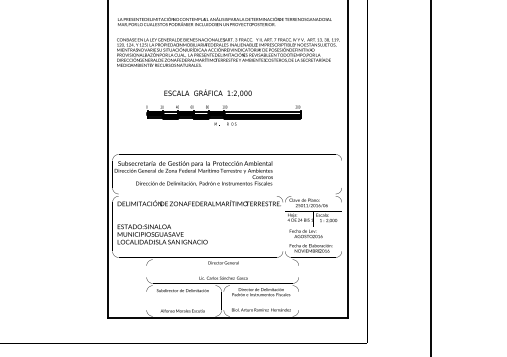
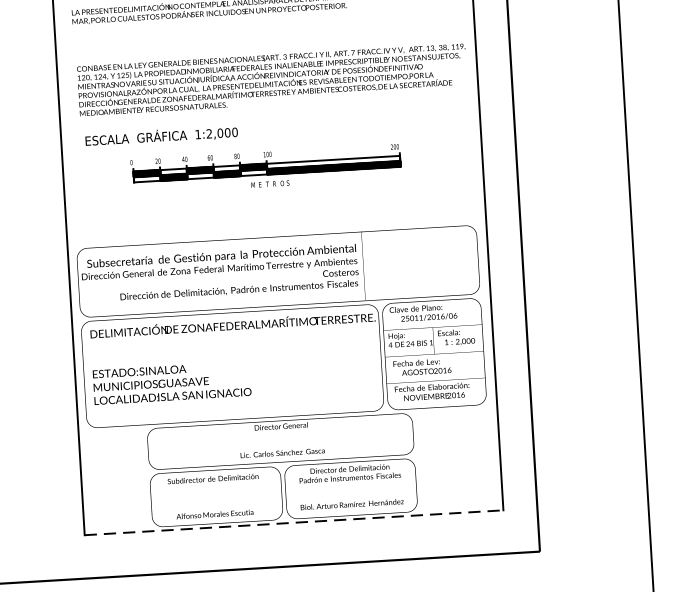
text: (228, 52) -> (272, 79), moved
text: (207, 92) -> (160, 135), moved
line: (228, 318) -> (295, 522), solid -> dashed

